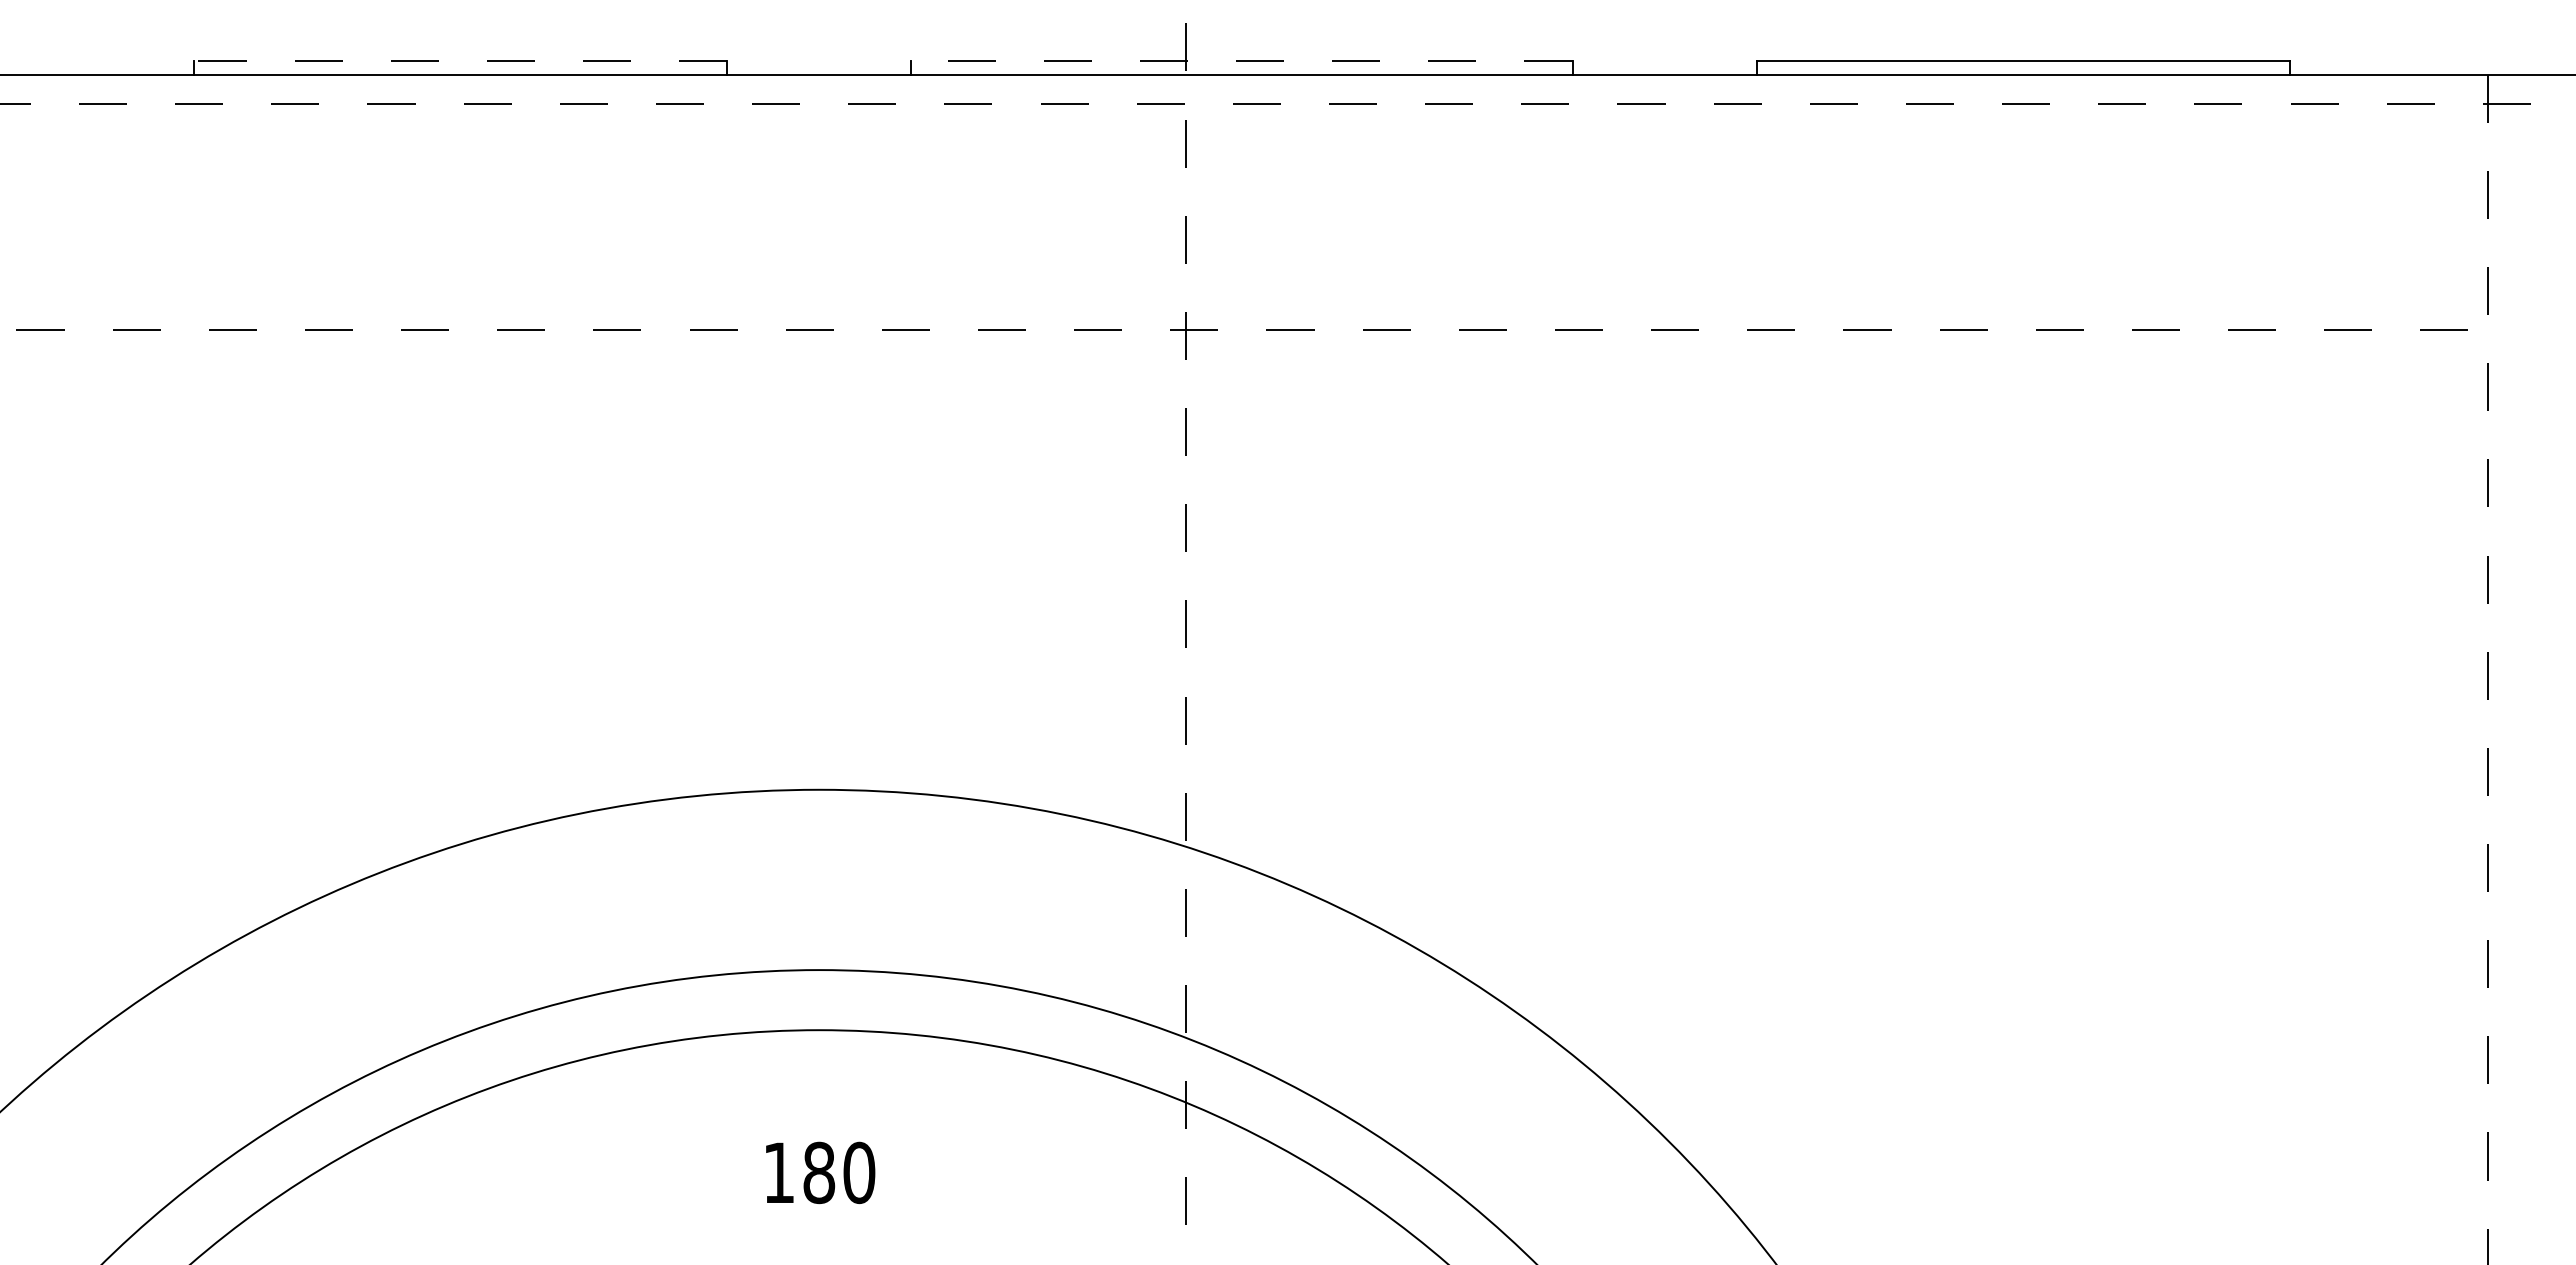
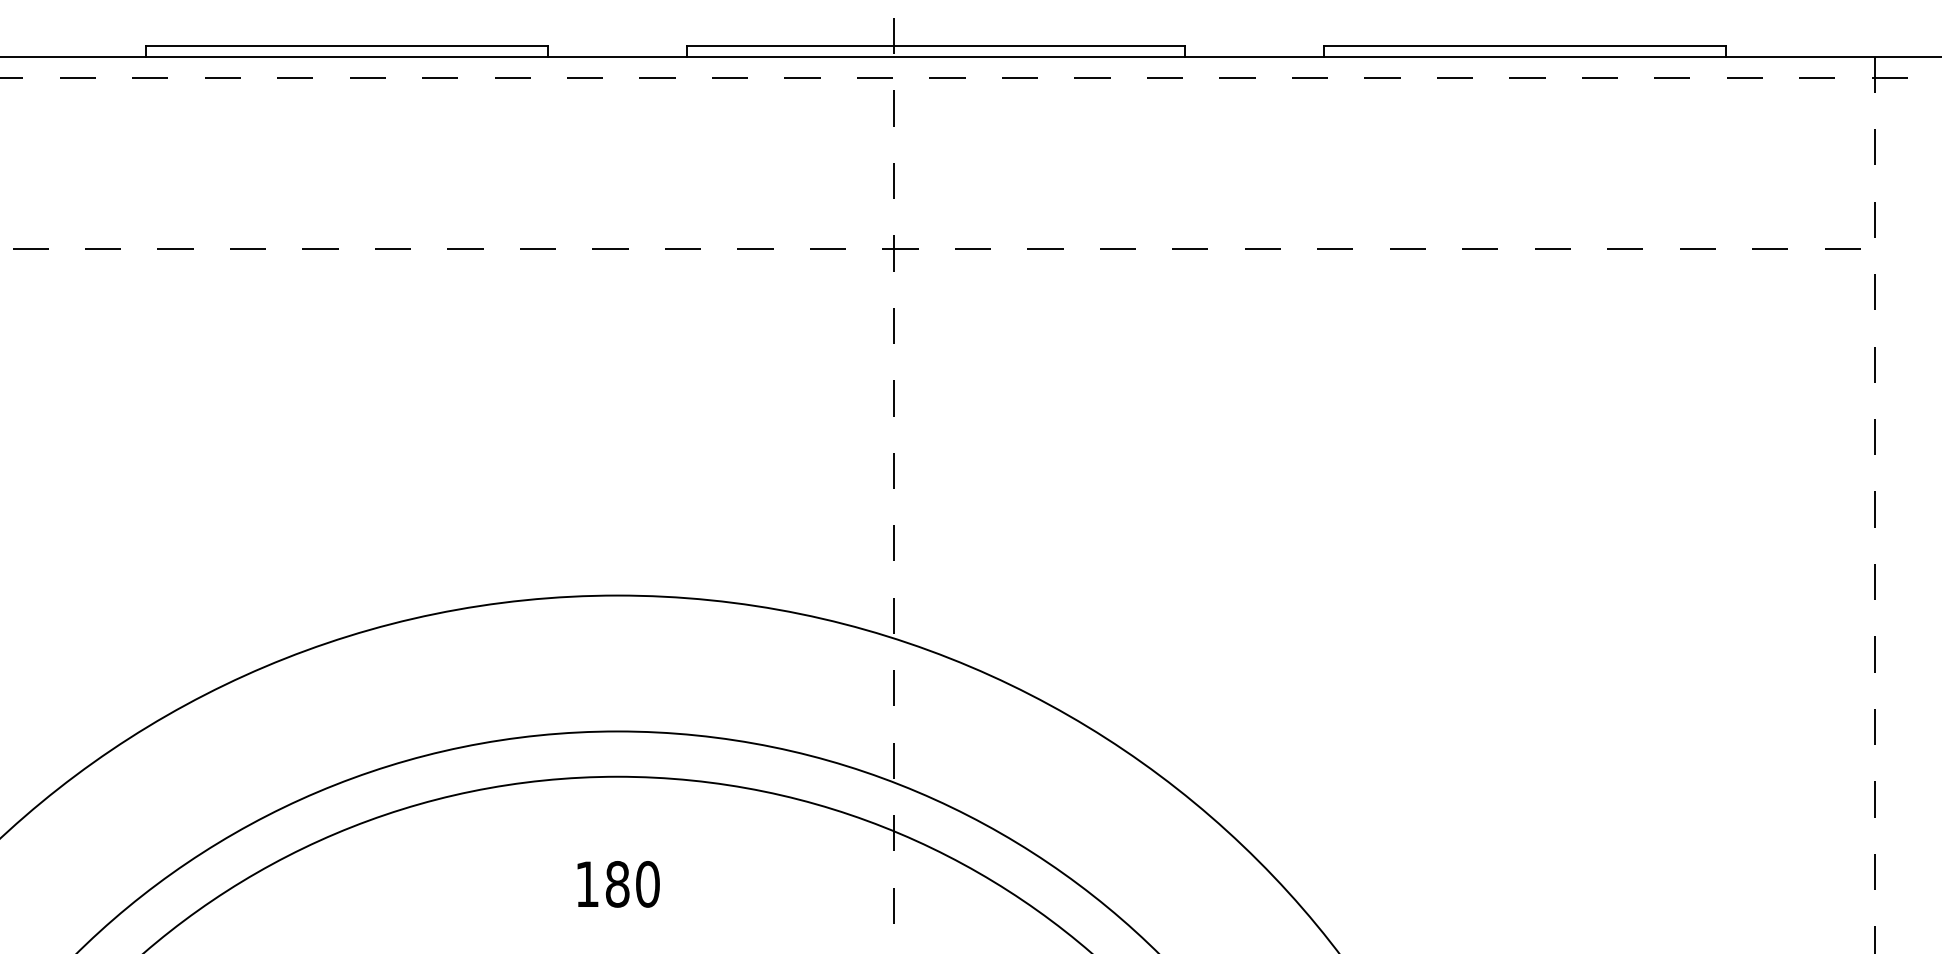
line: (460, 61) -> (347, 46), dashed -> solid
line: (1241, 61) -> (935, 46), dashed -> solid

